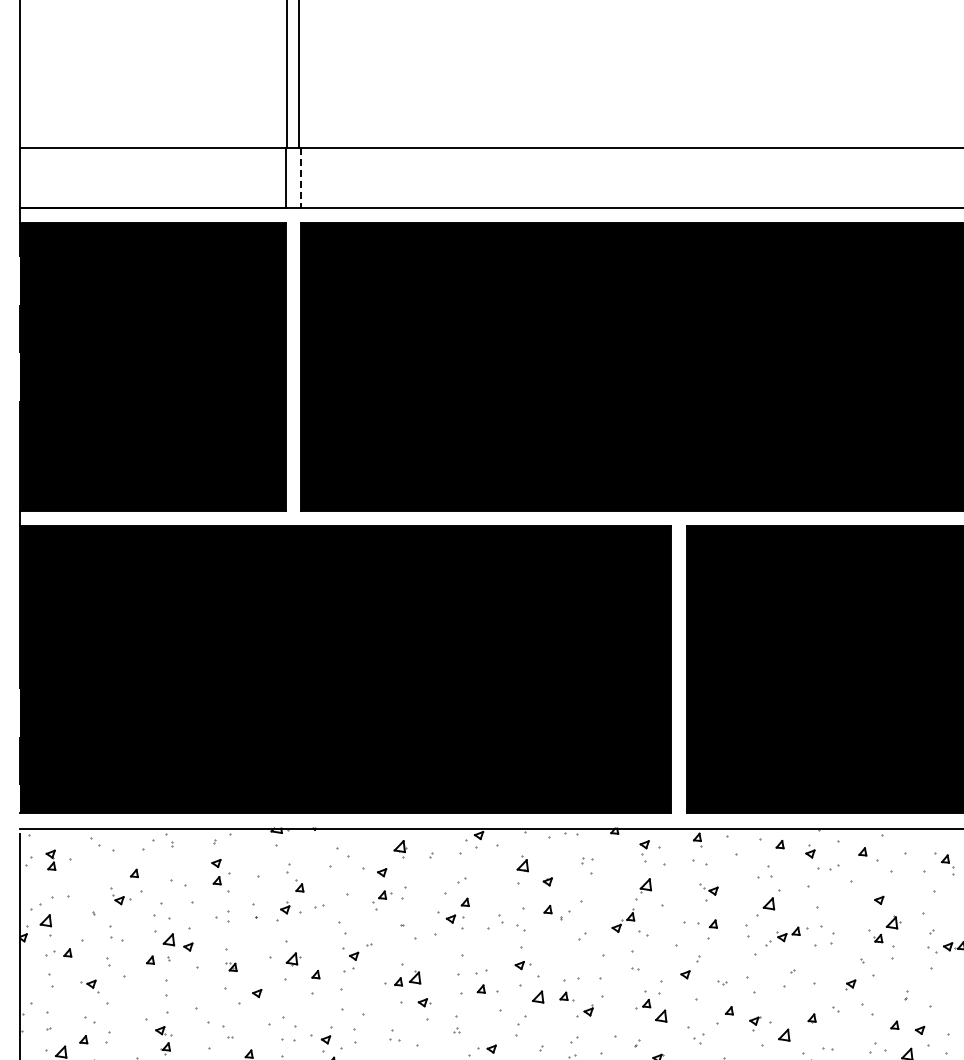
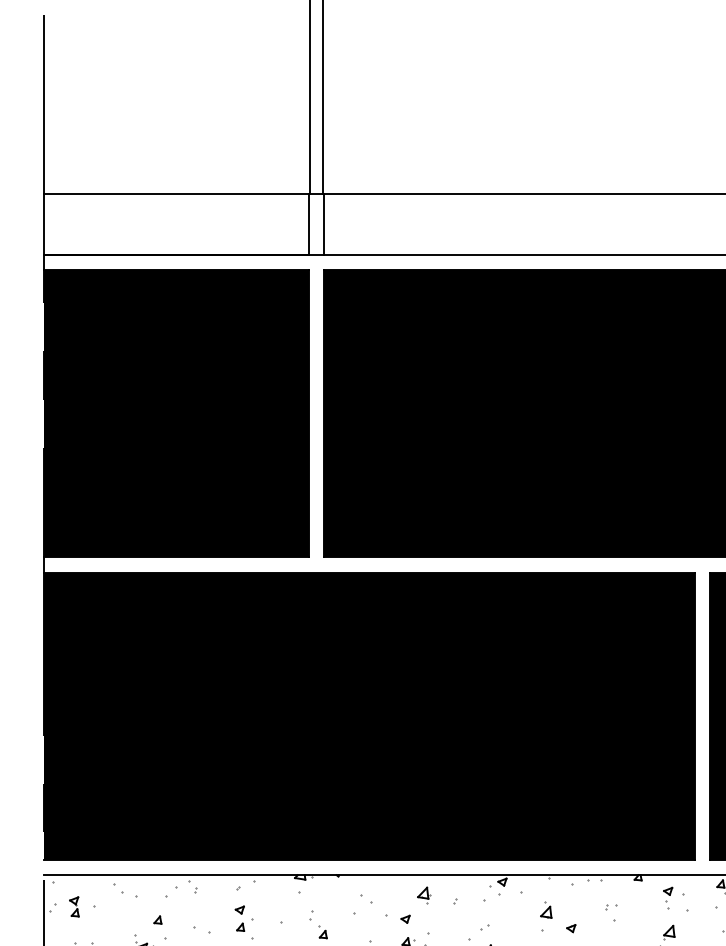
line: (300, 178) -> (323, 225), dashed -> solid

